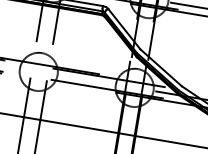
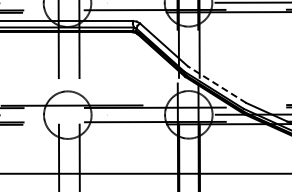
line: (161, 67) -> (217, 84), solid -> dashed

